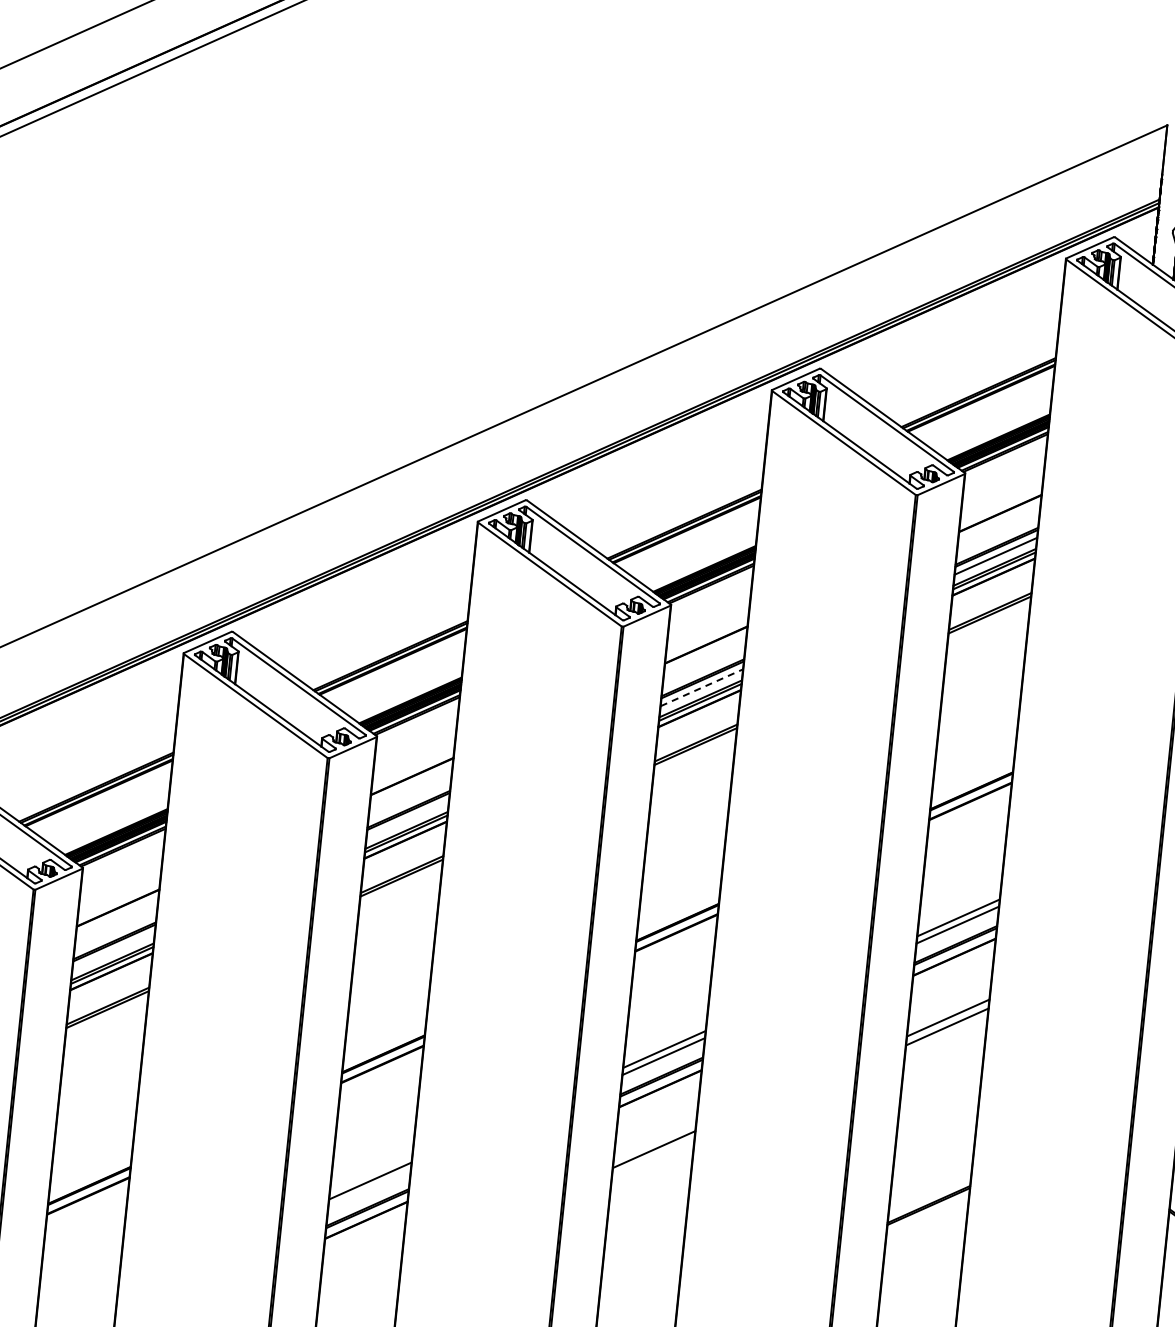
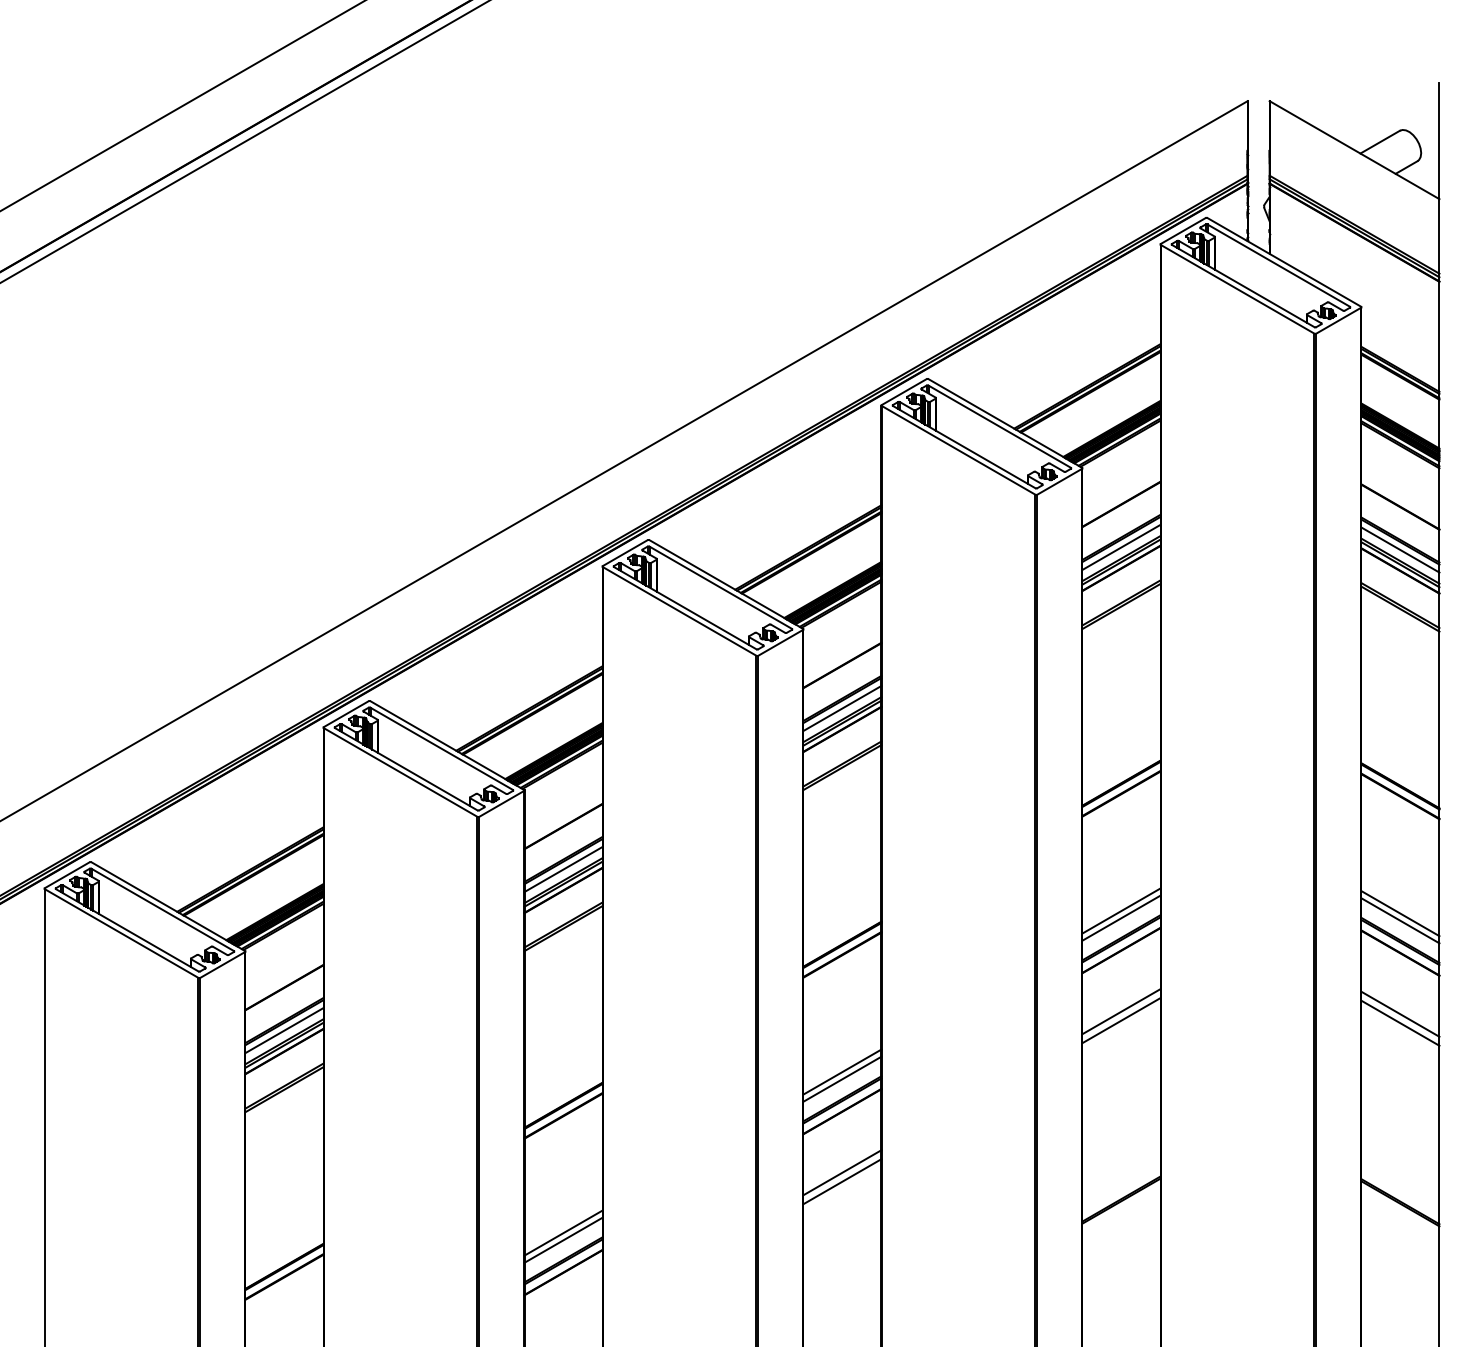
line: (701, 687) -> (842, 708), dashed -> solid
line: (407, 819) -> (563, 869), added
line: (113, 950) -> (284, 1030), added
line: (653, 1158) -> (842, 1181), added
line: (369, 1187) -> (563, 1239), added

